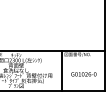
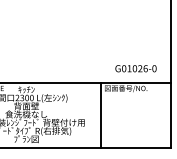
text: (83, 74) -> (135, 68), moved

